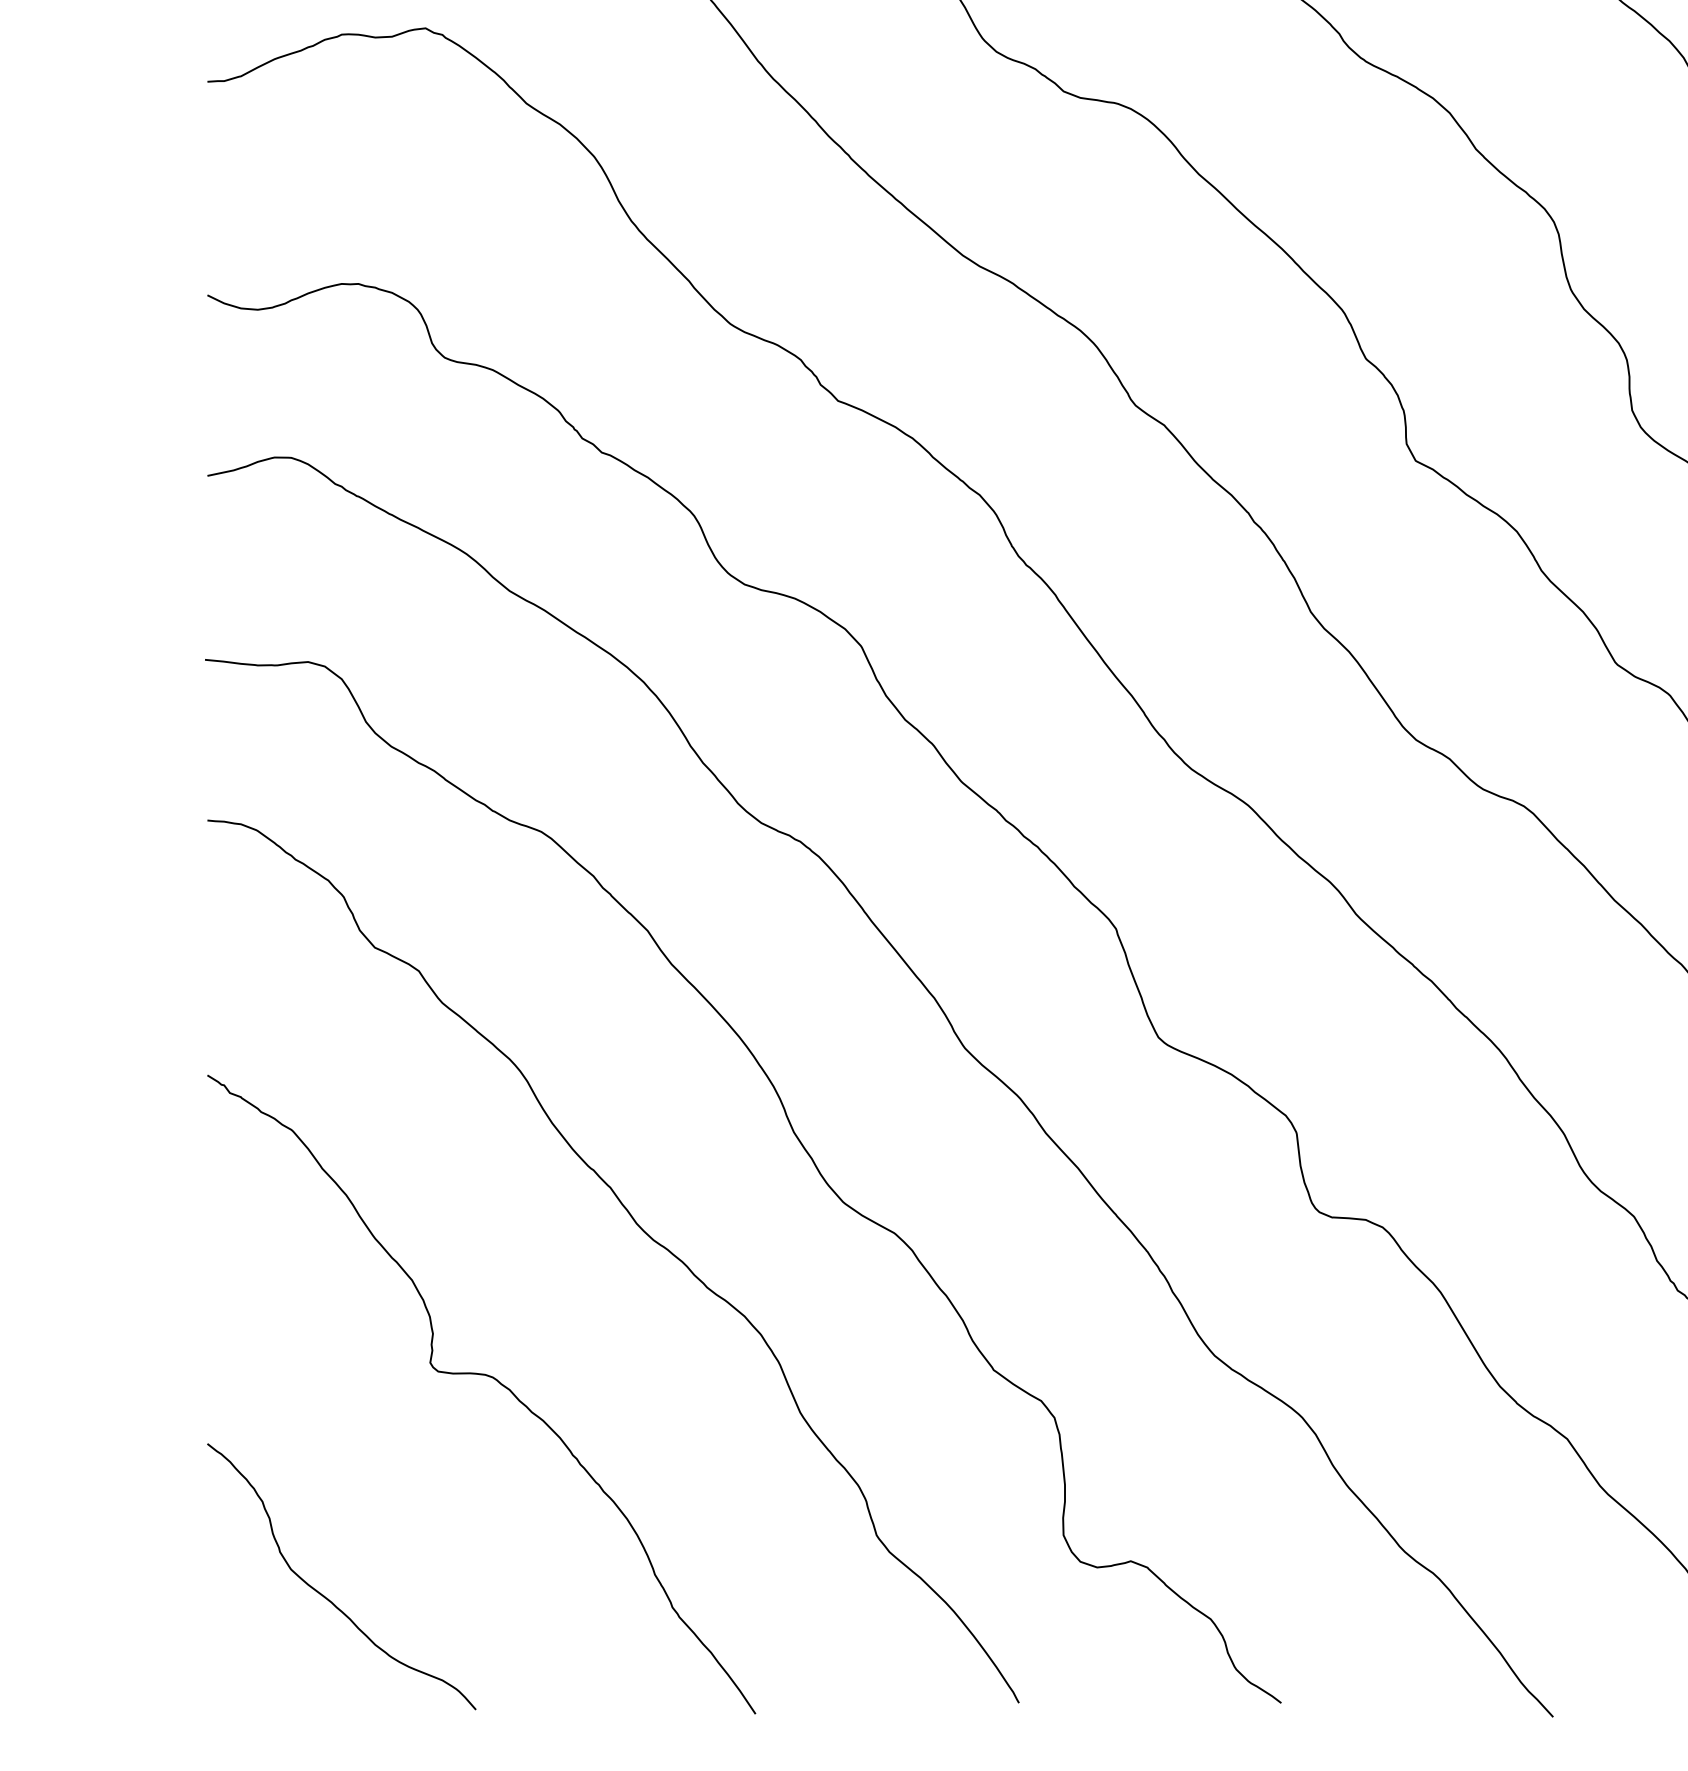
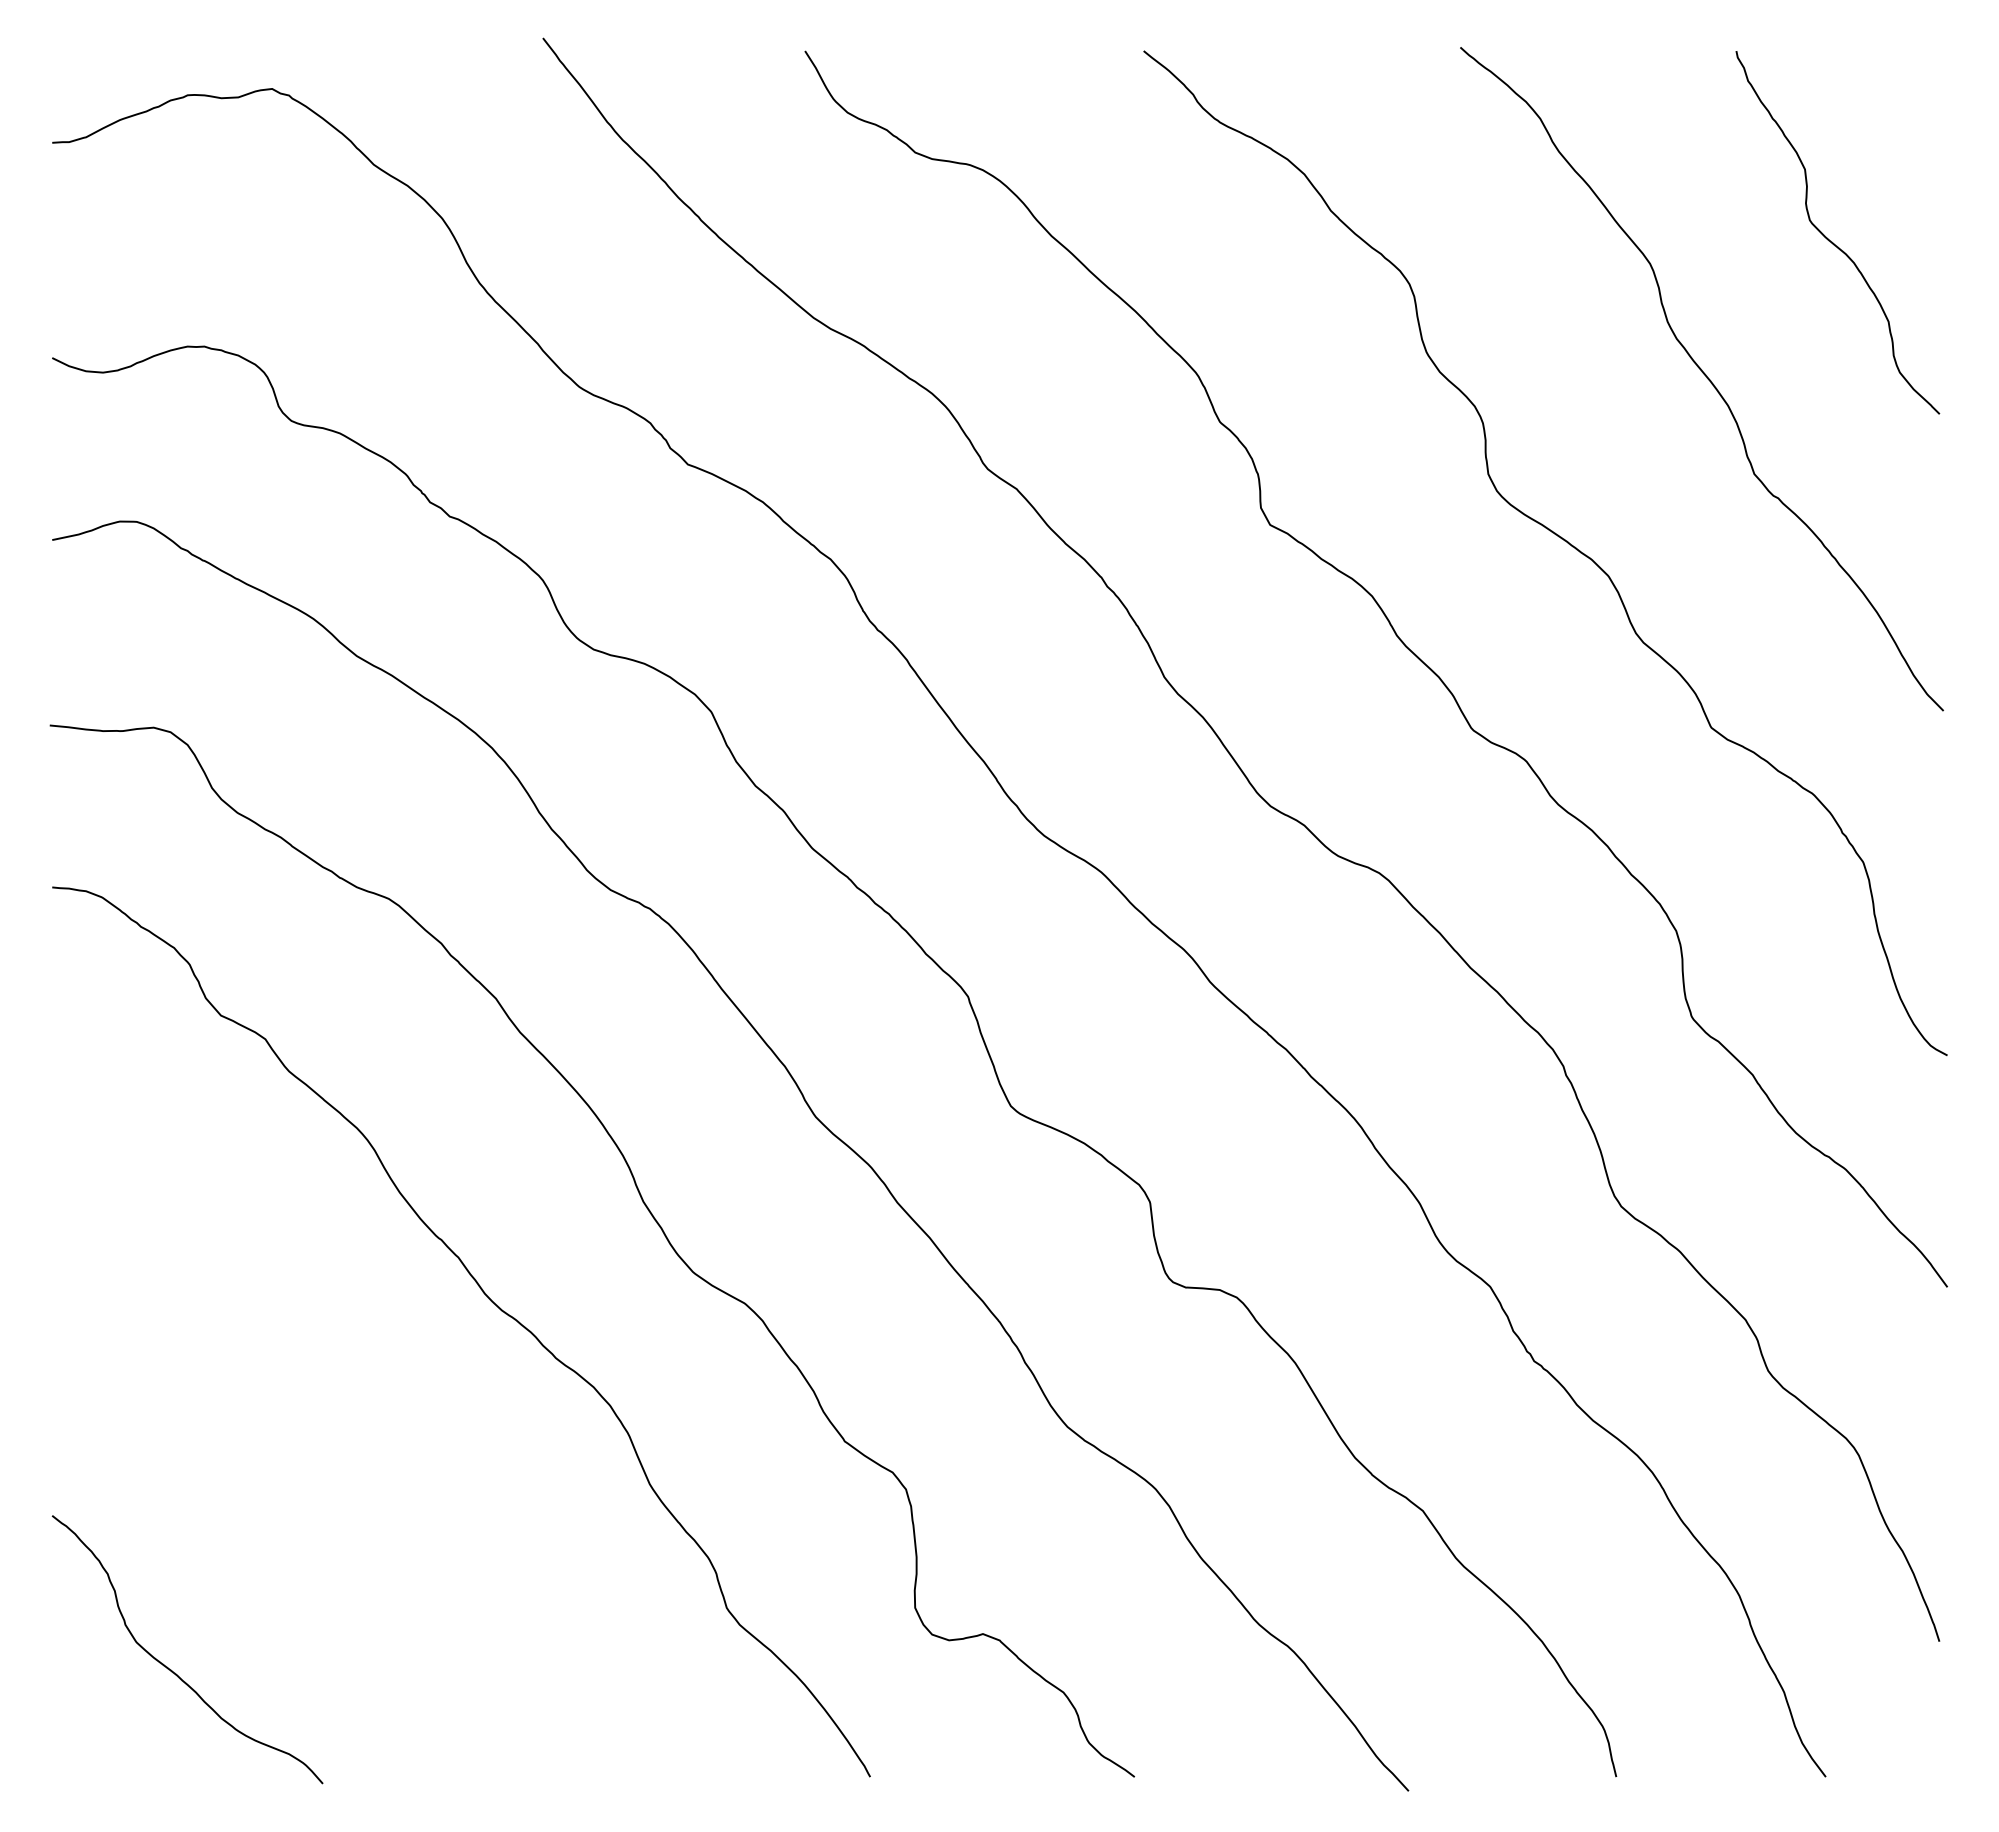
curve: (488, 1377) -> (335, 1448), removed

